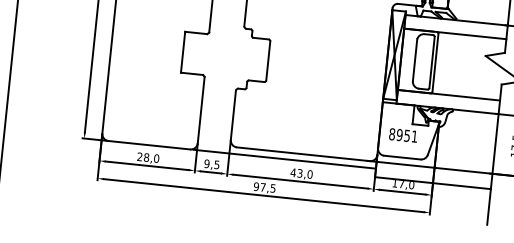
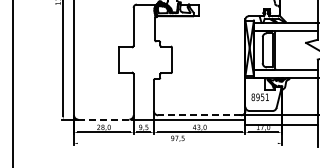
line: (148, 145) -> (103, 119), solid -> dashed
line: (303, 154) -> (199, 115), solid -> dashed
line: (263, 195) -> (177, 143), removed

